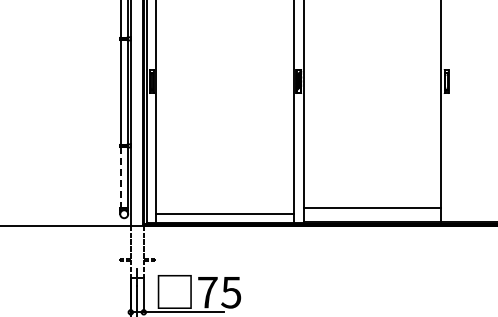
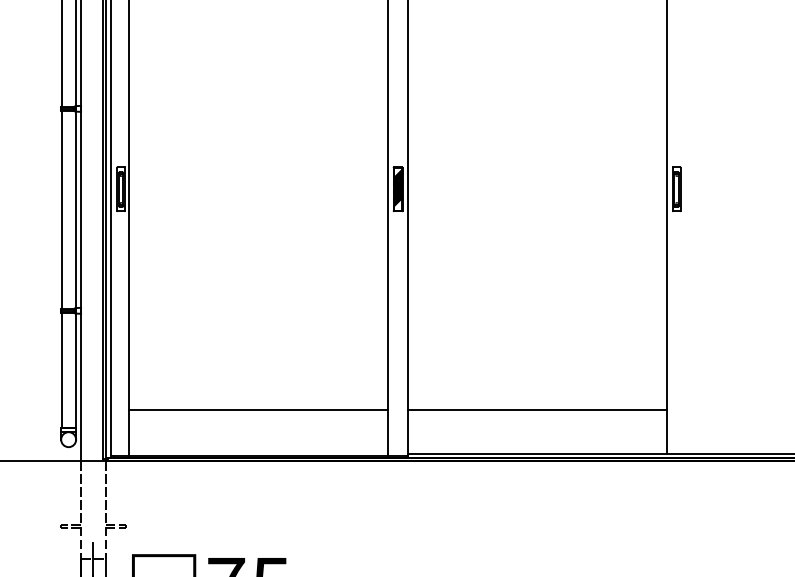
line: (120, 177) -> (61, 370), dashed -> solid
line: (372, 208) -> (537, 409), moved
line: (224, 214) -> (257, 409), moved

